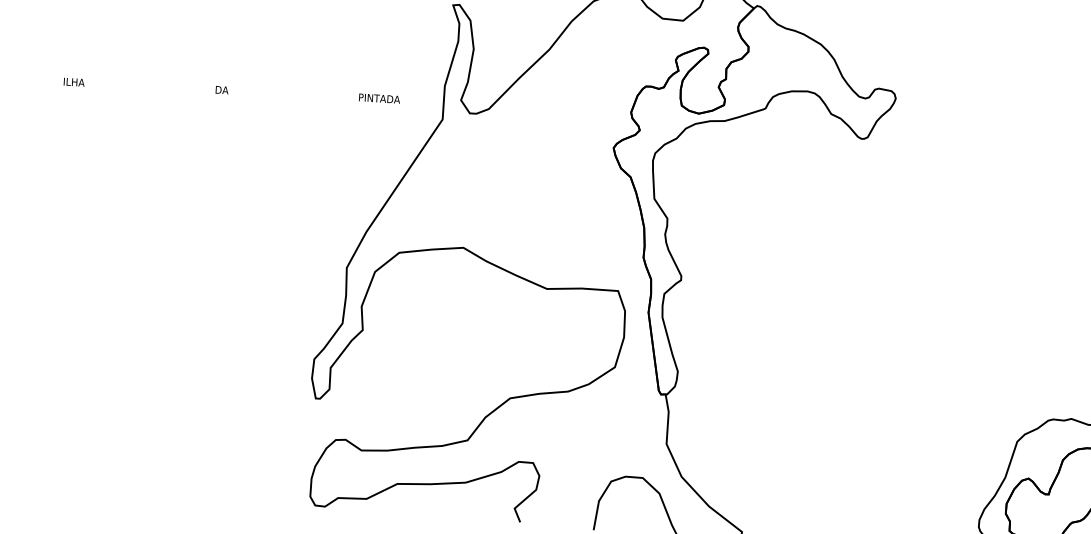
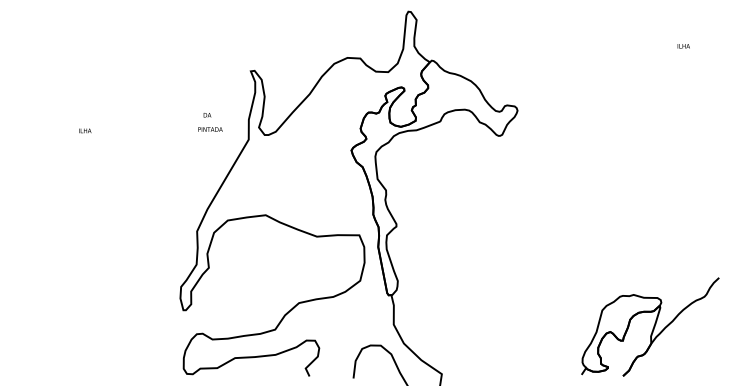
text: (74, 81) -> (85, 130), moved
text: (222, 90) -> (207, 115), moved

